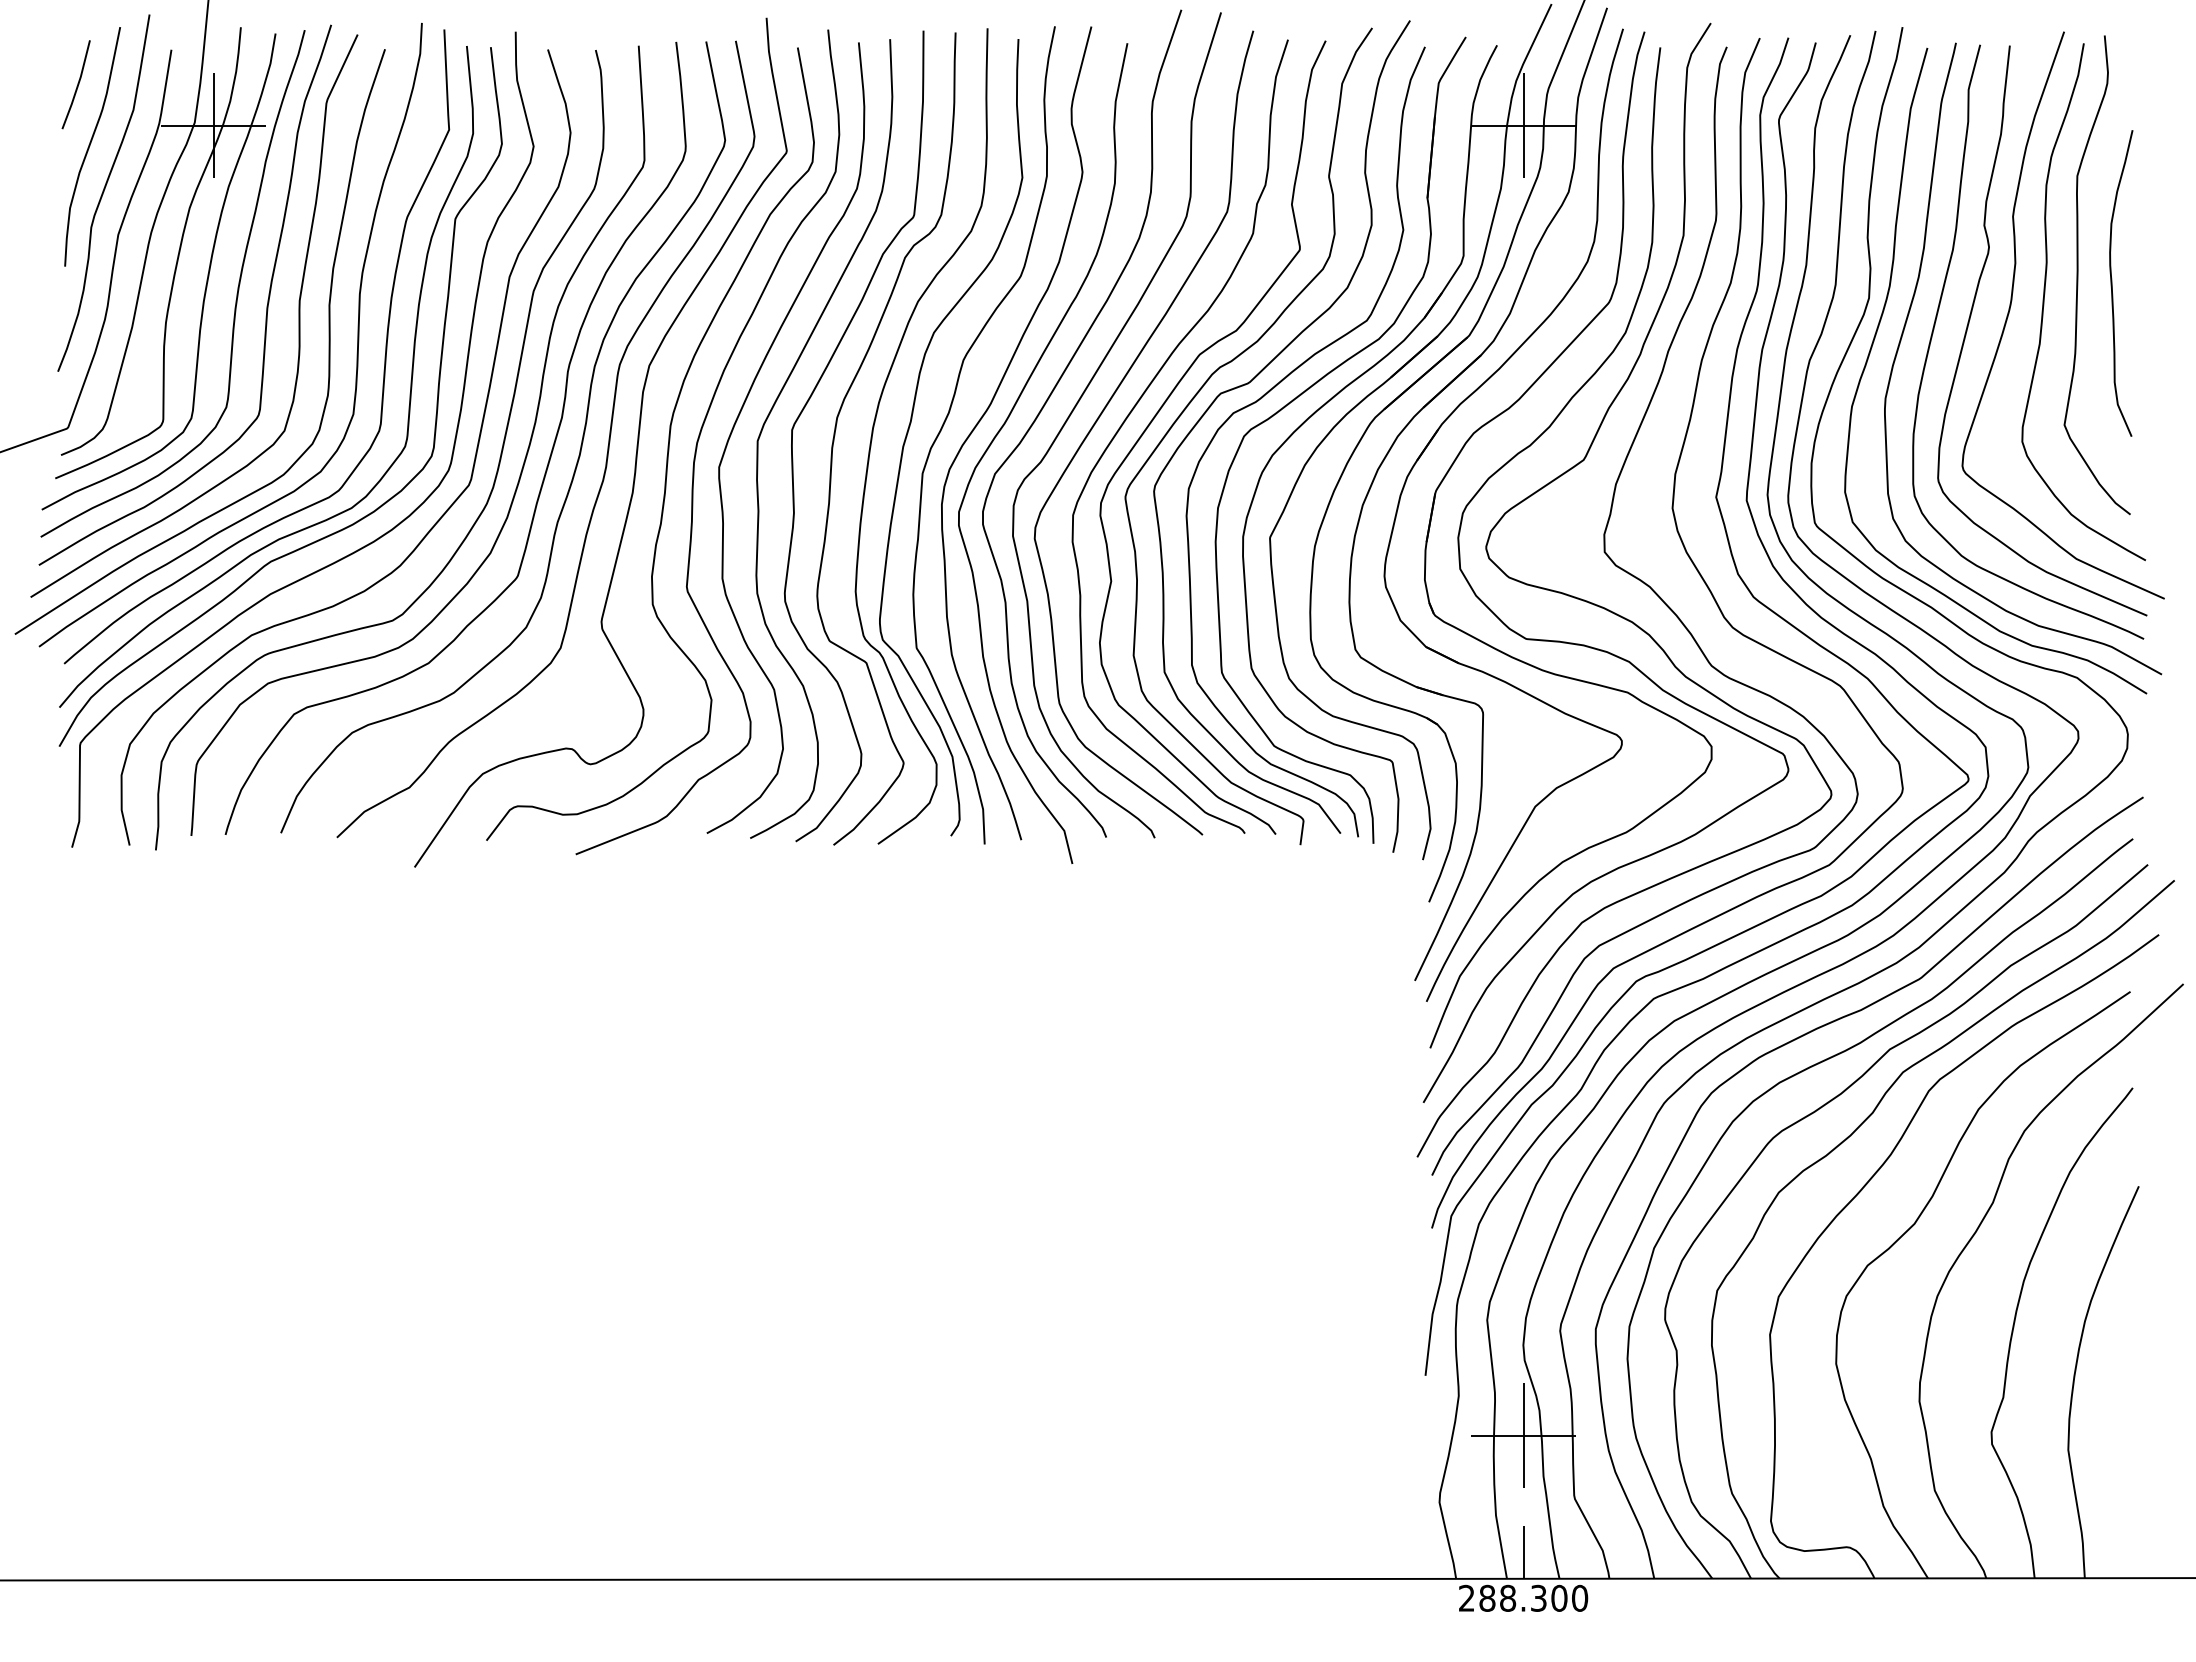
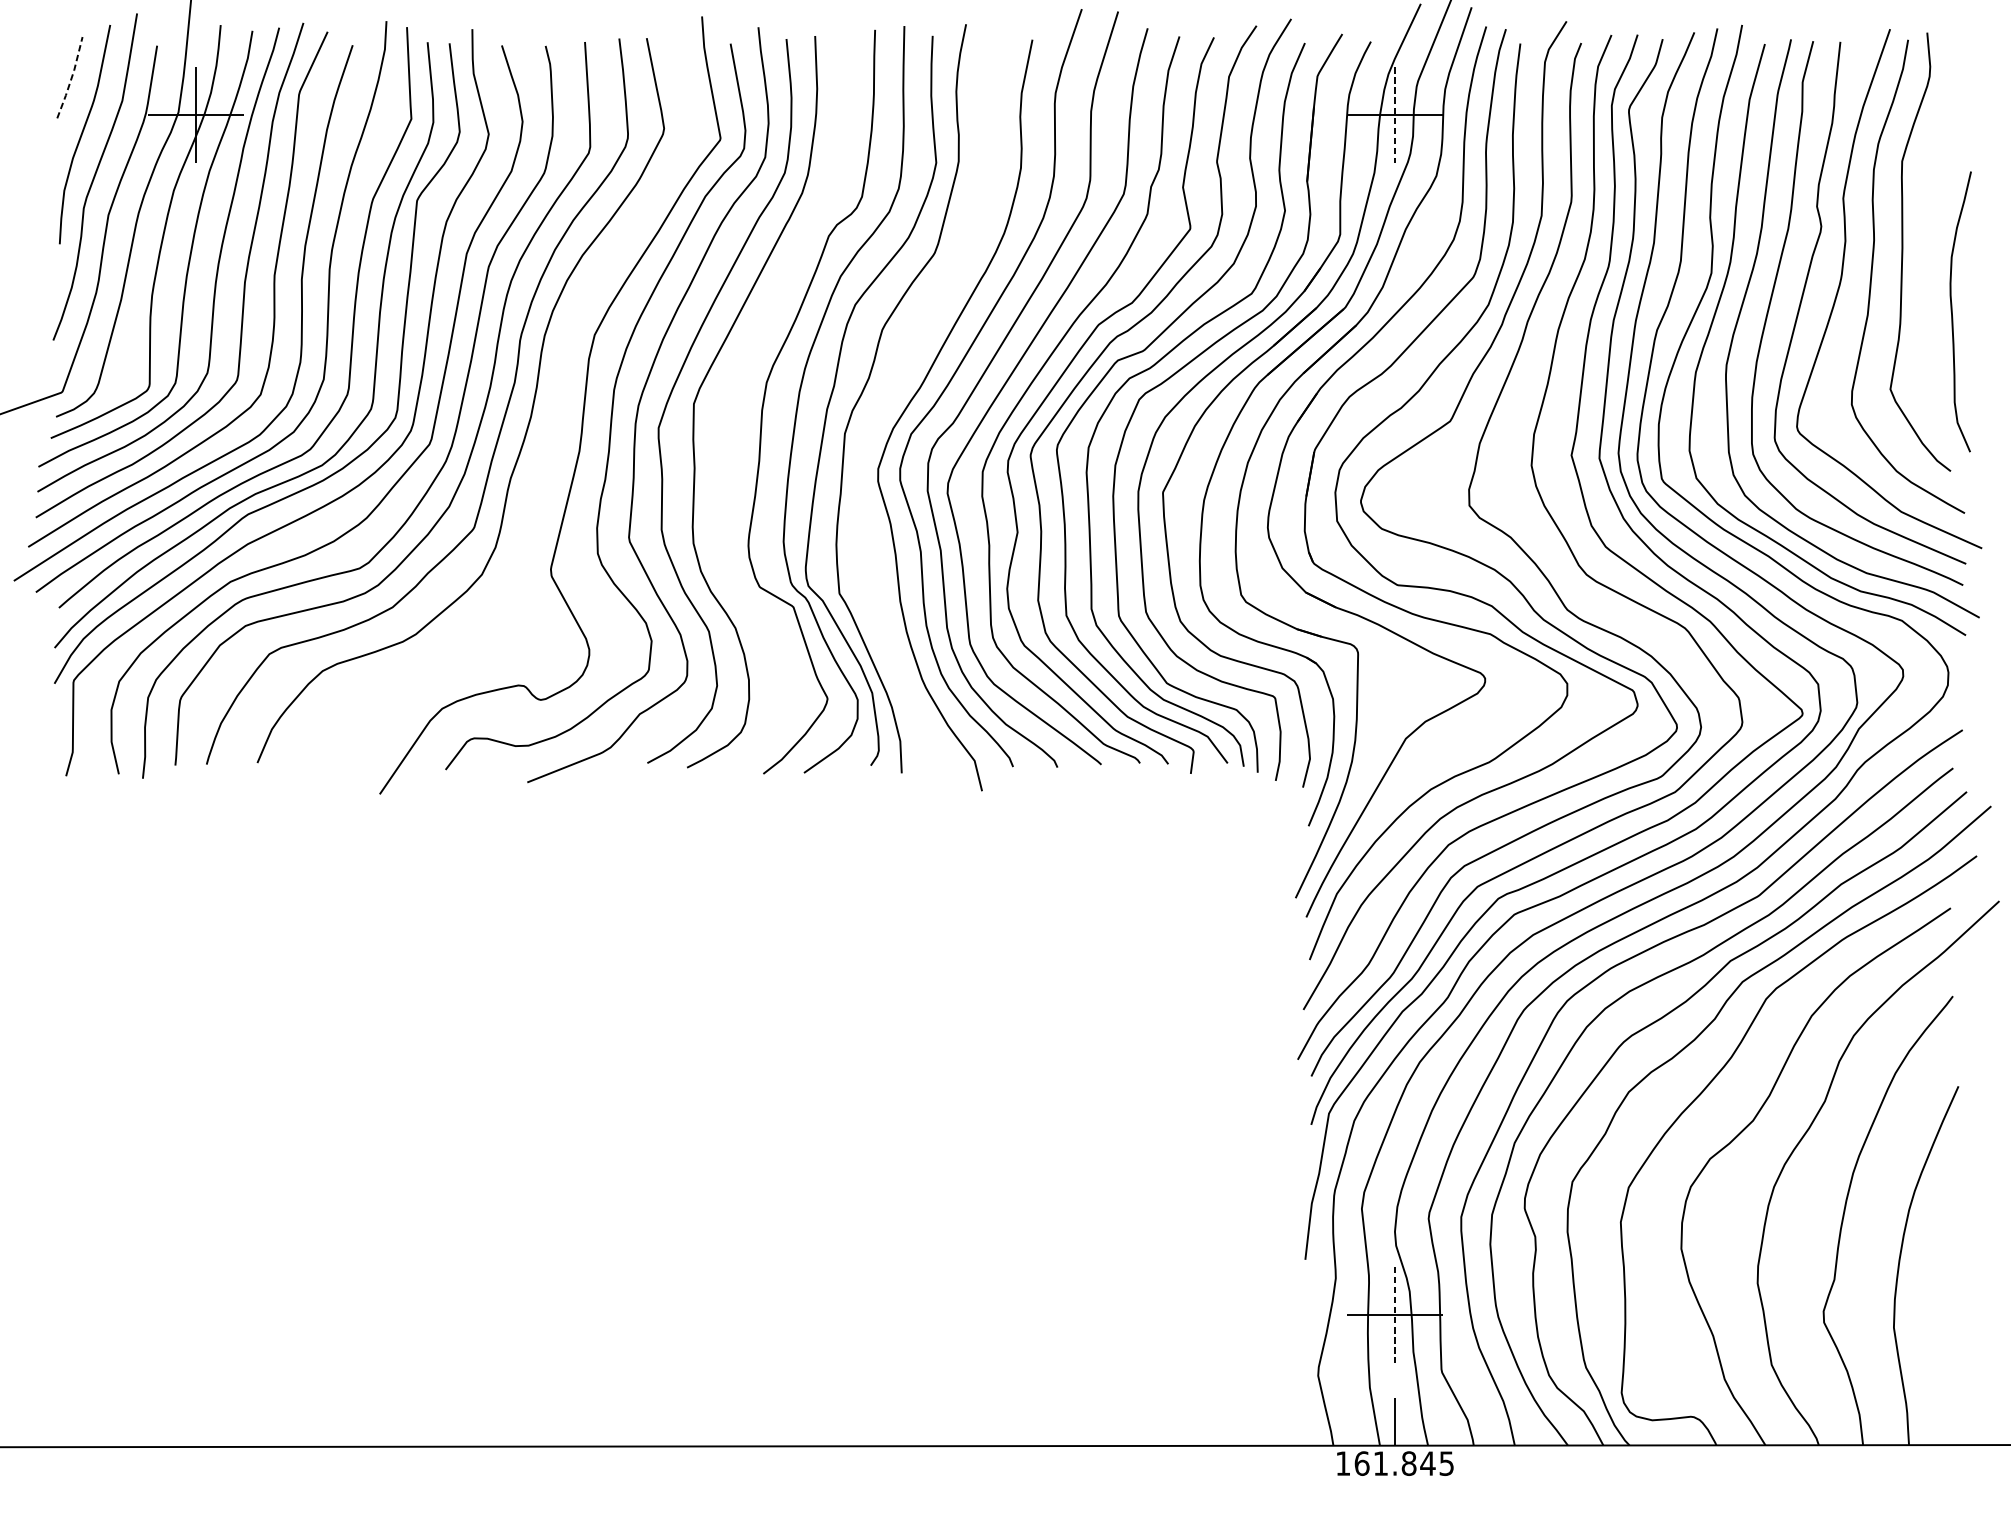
line: (78, 85) -> (72, 78), solid -> dashed
line: (1523, 126) -> (1395, 115), solid -> dashed
curve: (2112, 283) -> (1952, 311), moved
curve: (804, 409) -> (736, 375), removed
curve: (985, 414) -> (902, 379), removed
curve: (607, 445) -> (556, 408), removed
line: (1523, 1436) -> (1395, 1315), solid -> dashed
text: (1523, 1597) -> (1395, 1462), 288.300 -> 161.845

